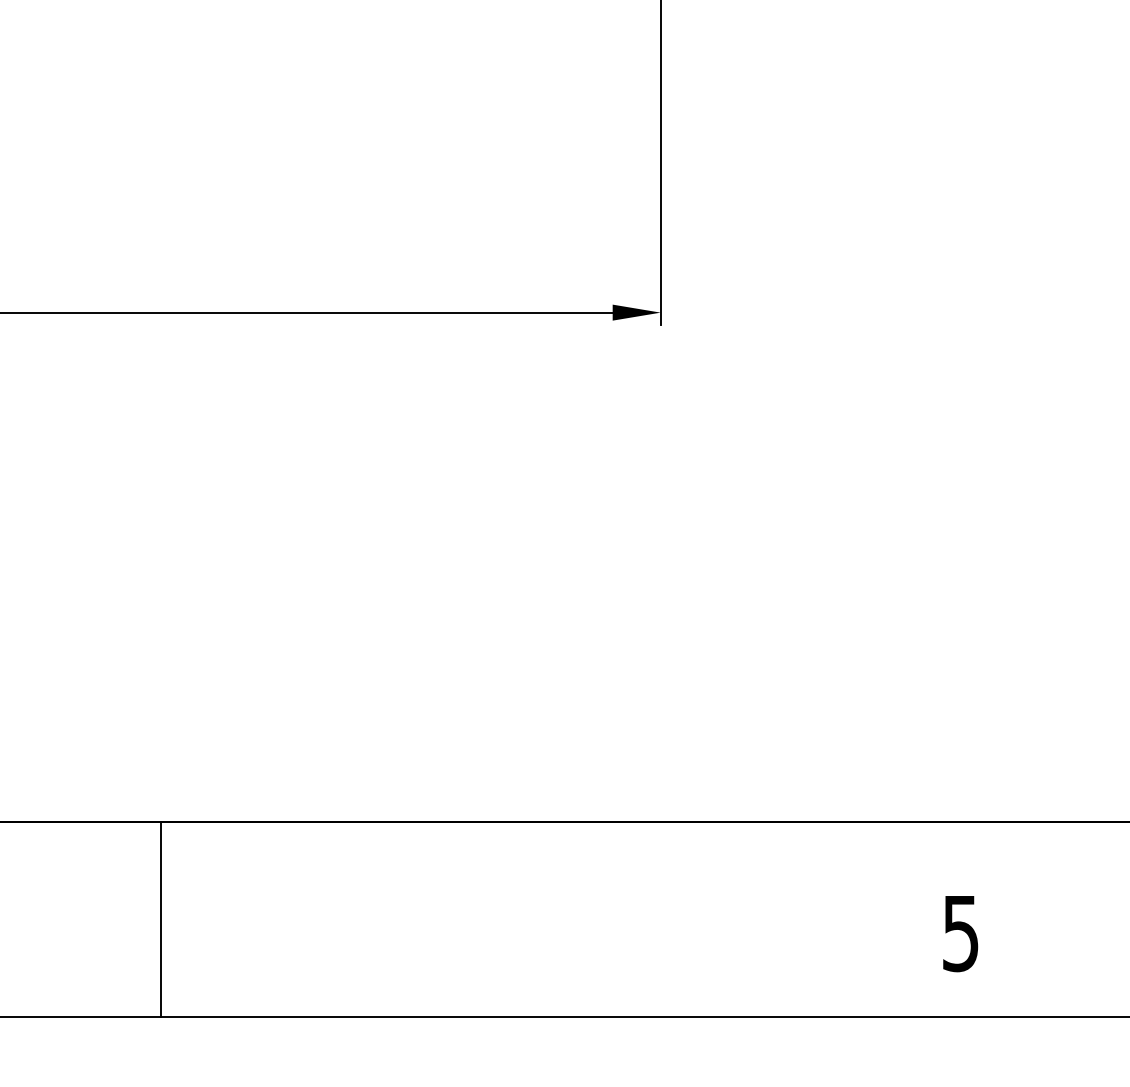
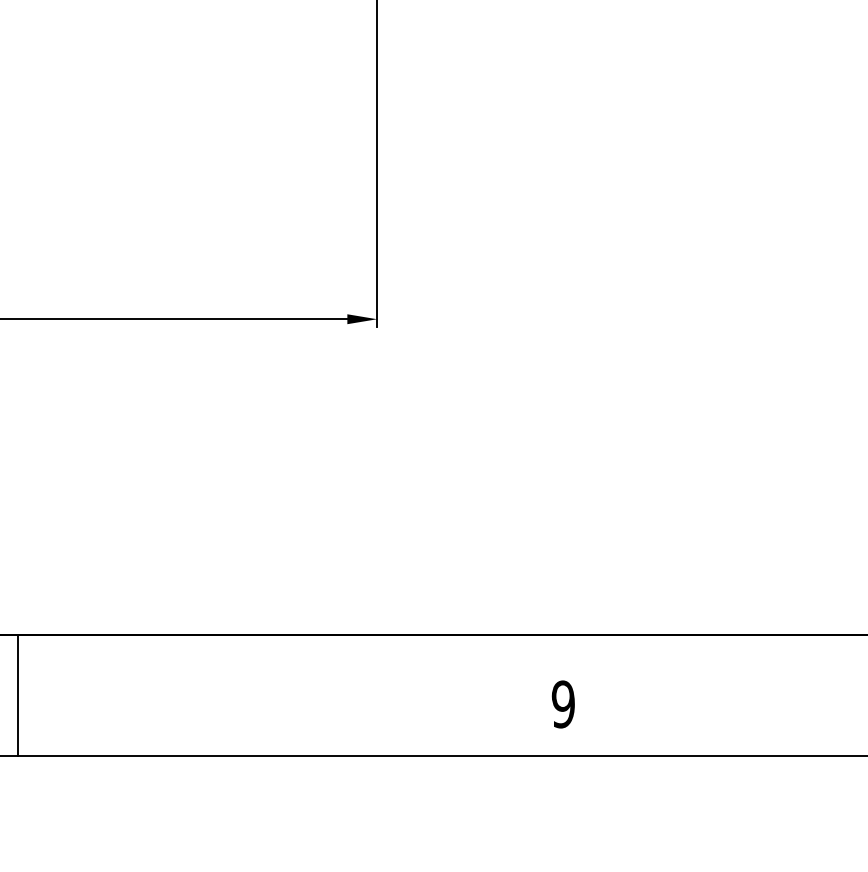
line: (161, 918) -> (18, 695), moved
text: (959, 933) -> (562, 704), 5 -> 9

